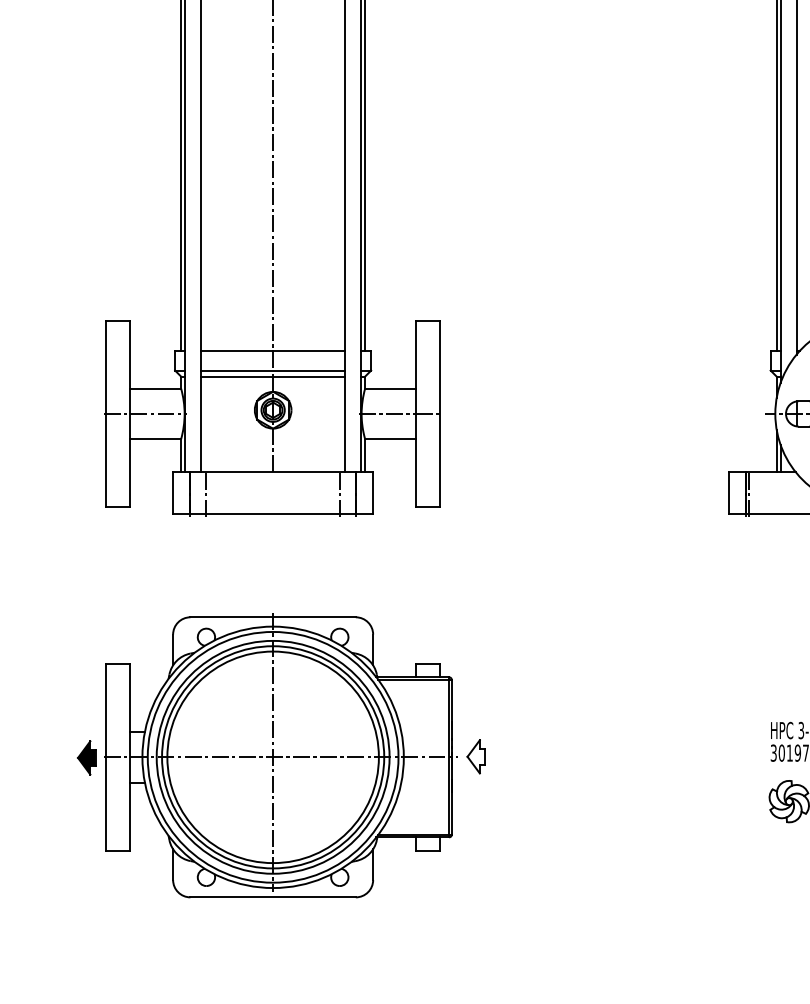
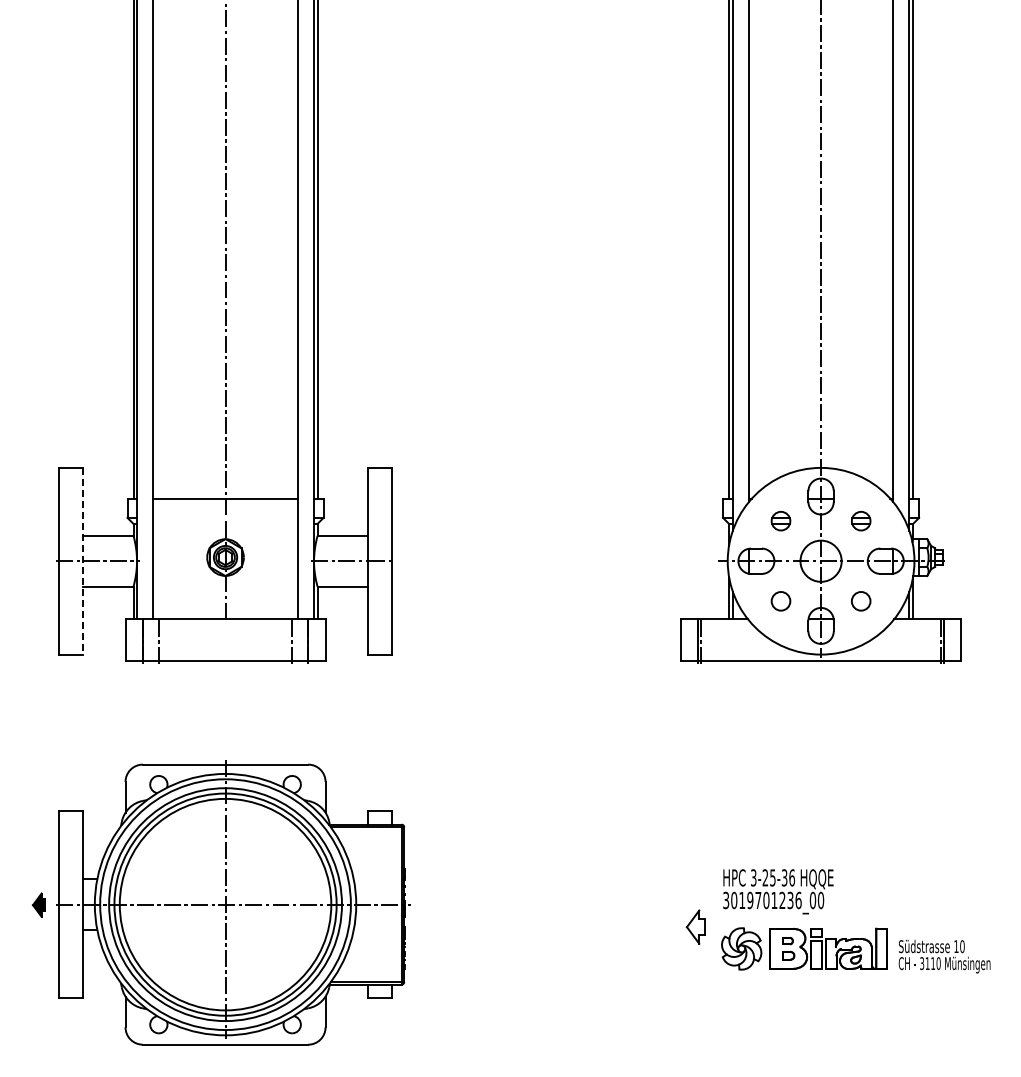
line: (273, 370) -> (225, 517), removed
line: (273, 376) -> (225, 523), removed
line: (130, 414) -> (82, 561), solid -> dashed
part: (476, 756) -> (695, 926), moved
part: (86, 757) -> (38, 904), size x0.7

